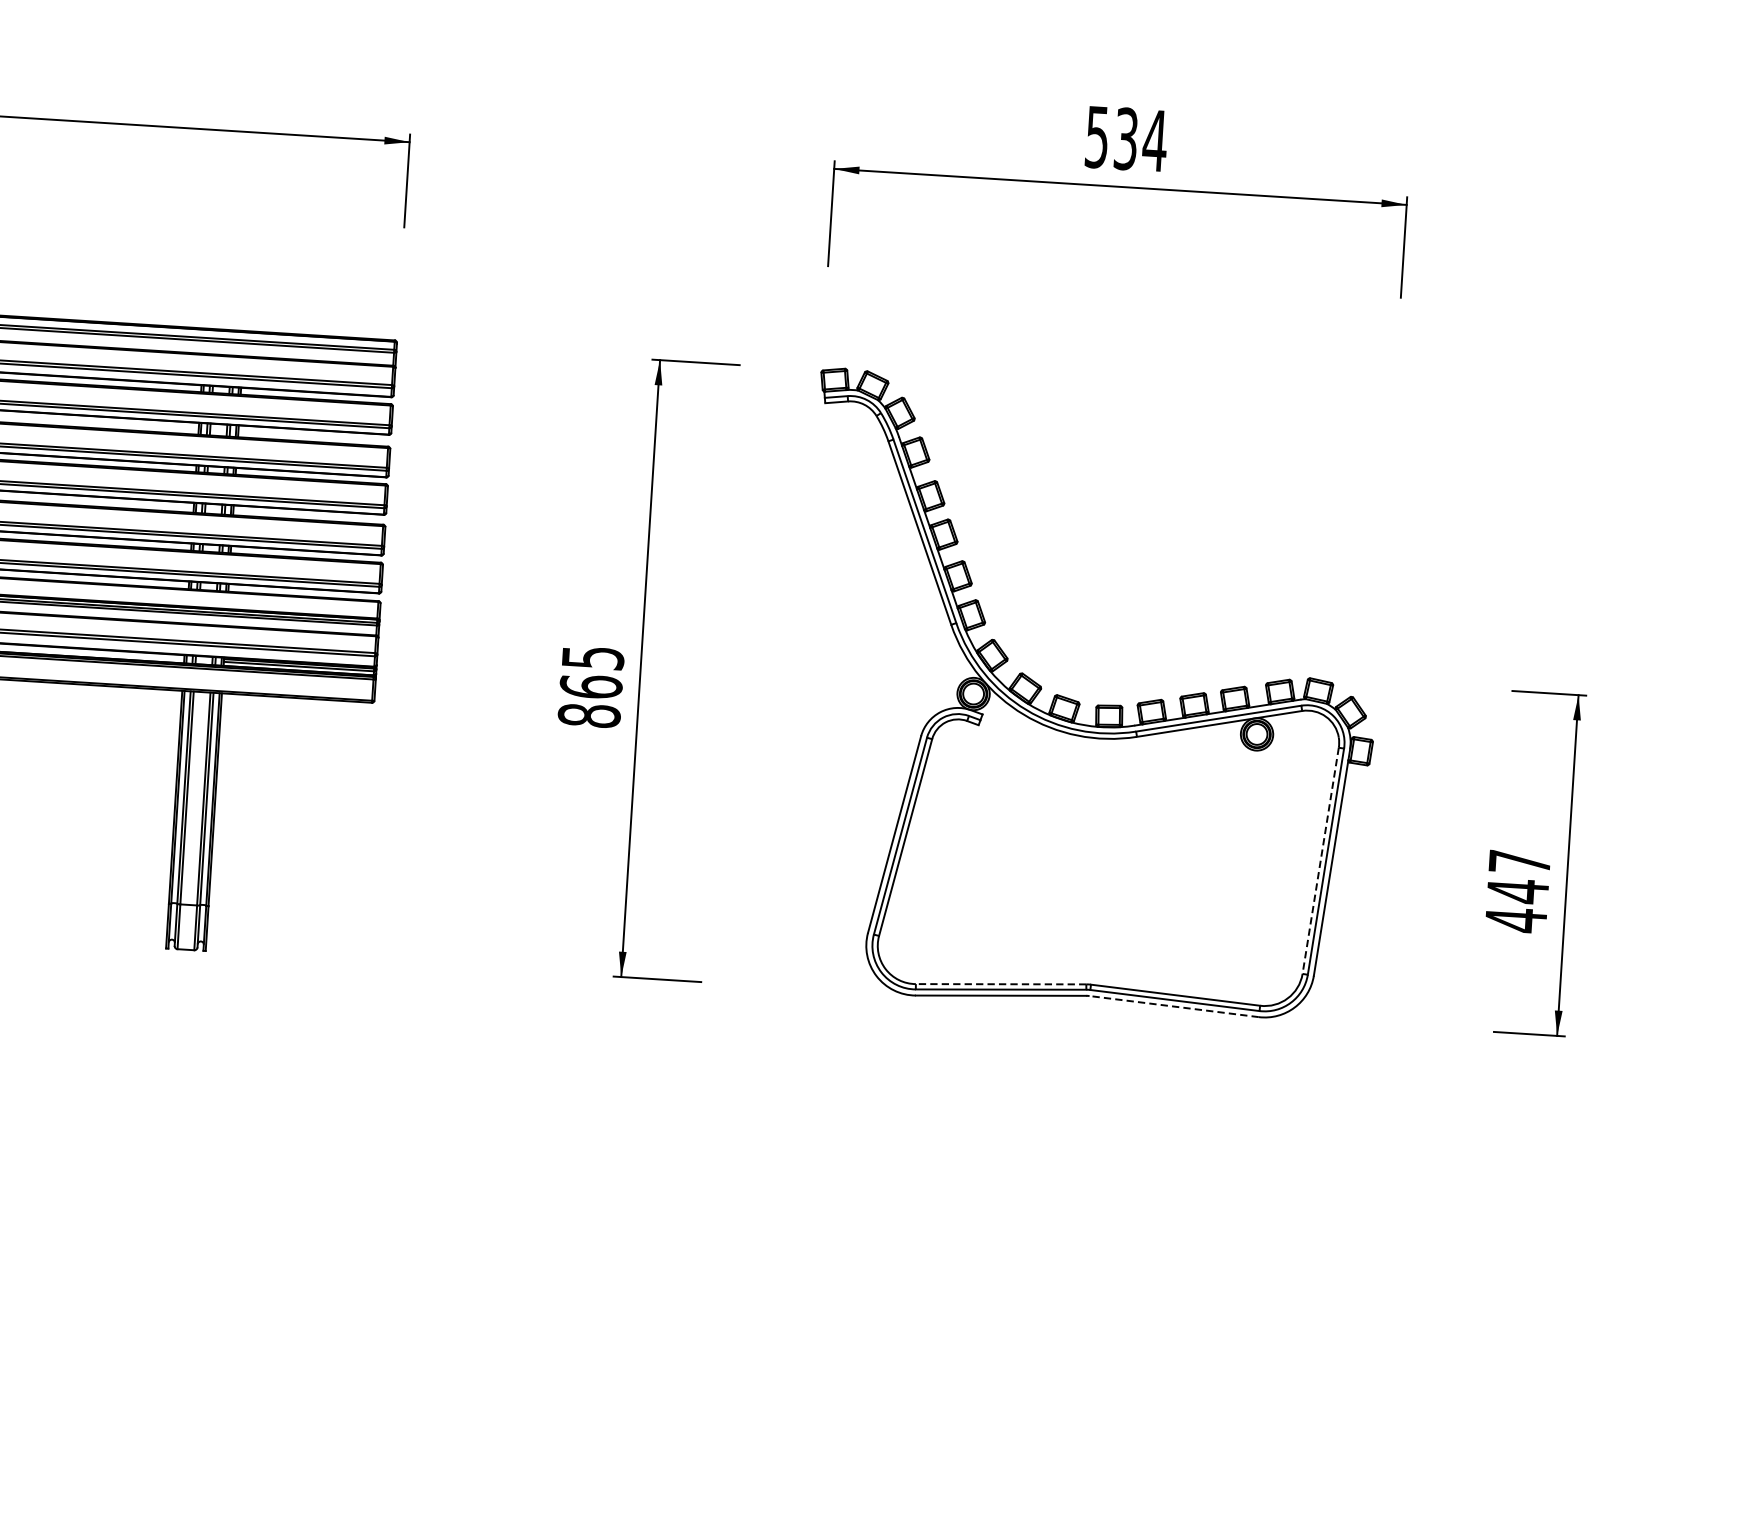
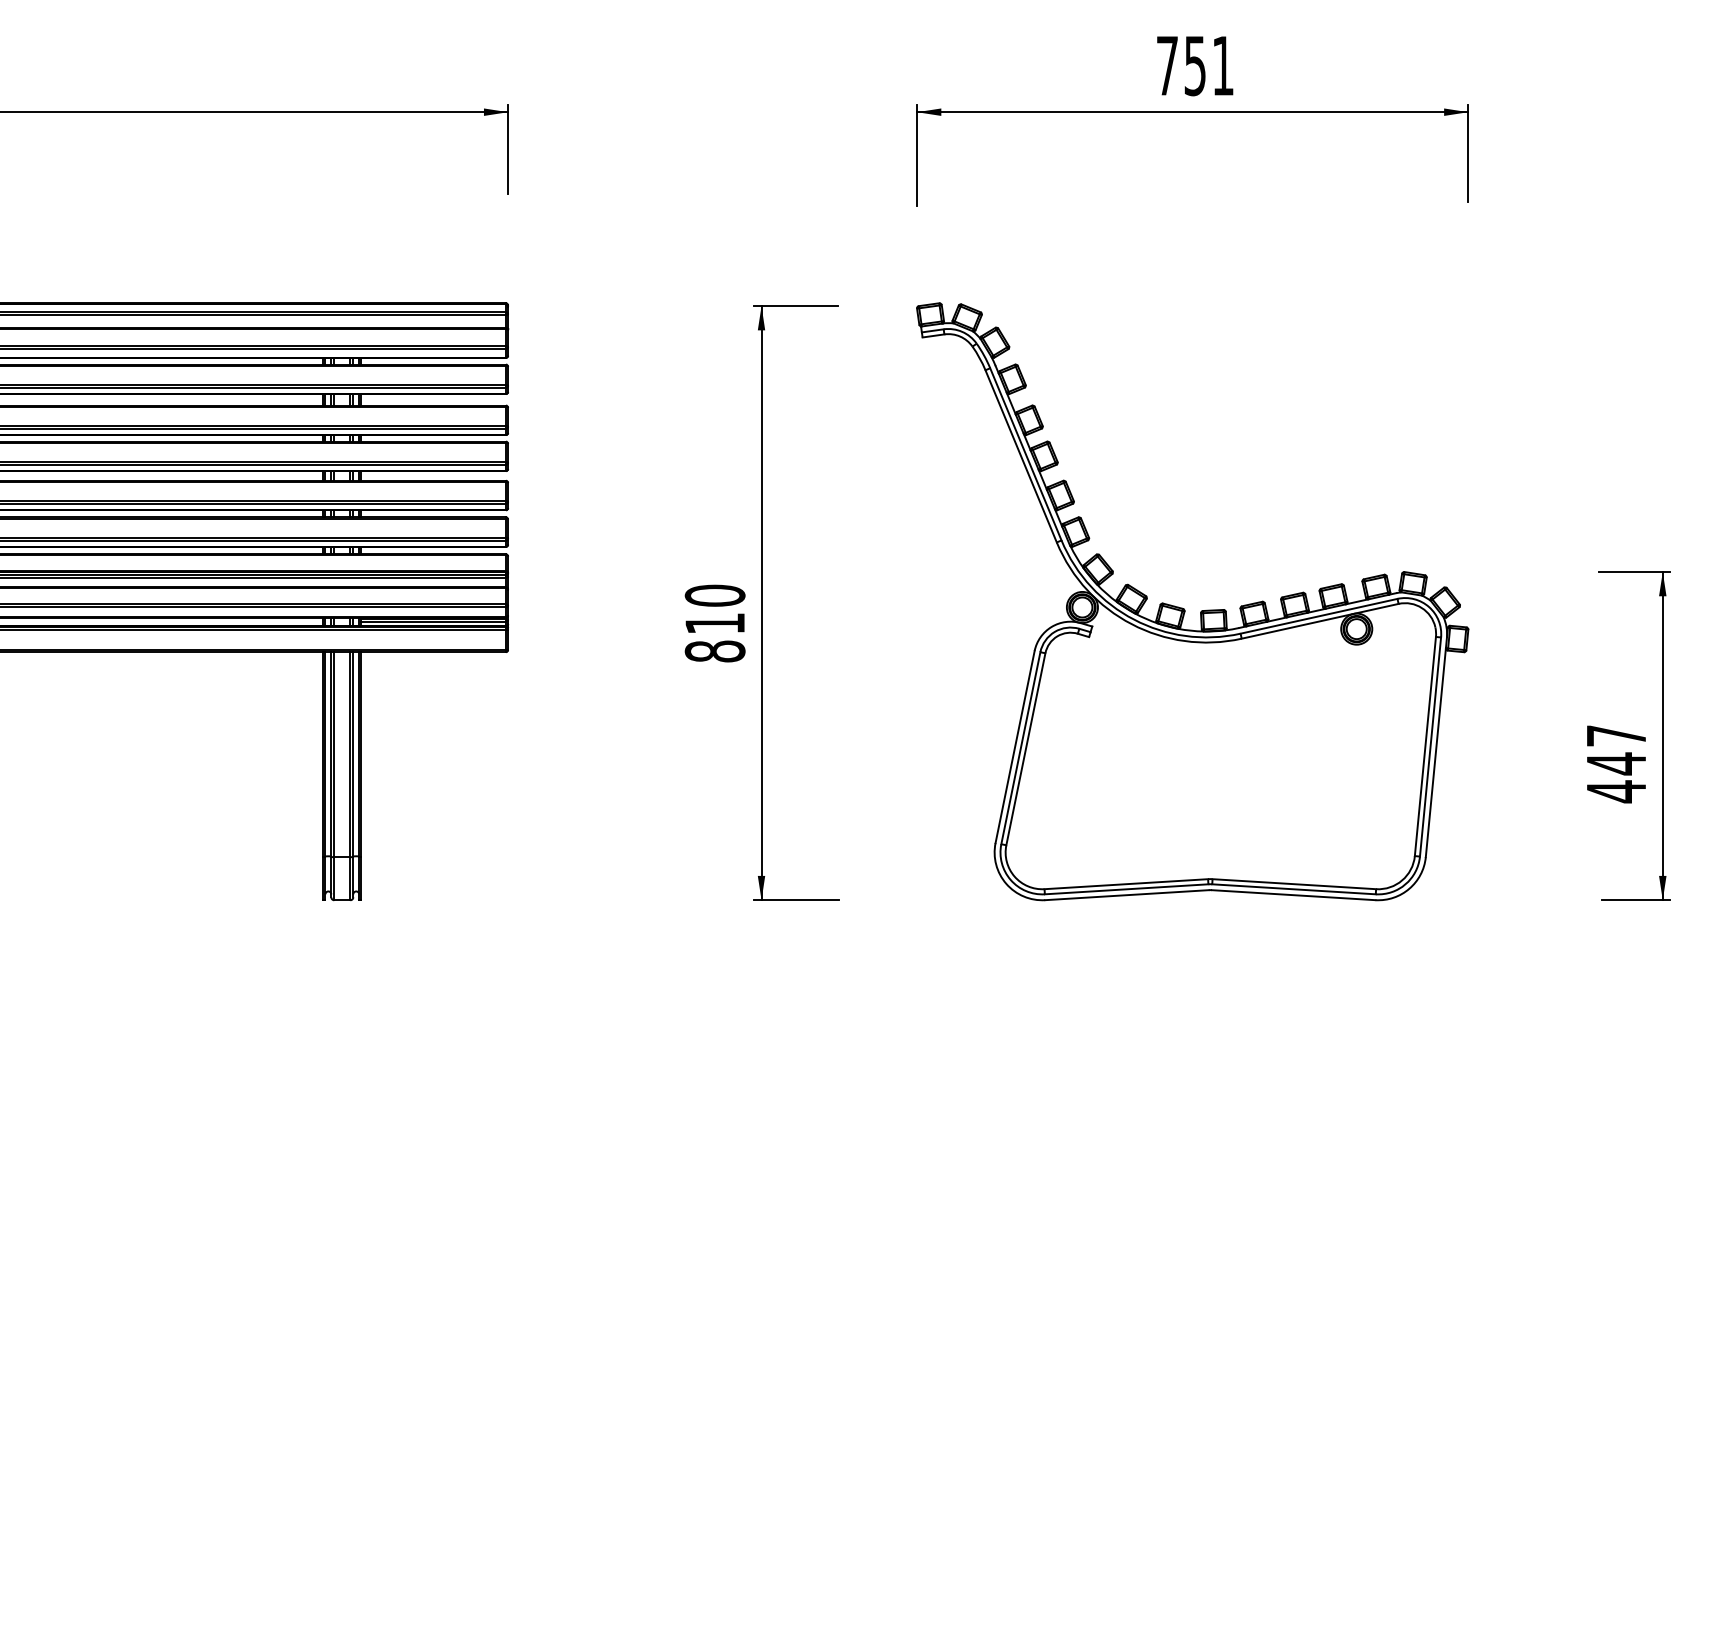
text: (1126, 138) -> (1195, 65), 534 -> 751
text: (591, 672) -> (714, 609), 865 -> 810
line: (1320, 861) -> (1425, 747), dashed -> solid
line: (1001, 984) -> (1126, 884), dashed -> solid
line: (1173, 1006) -> (1293, 895), dashed -> solid

